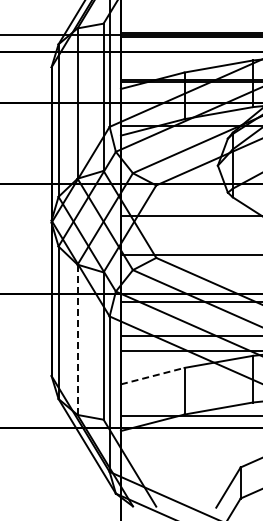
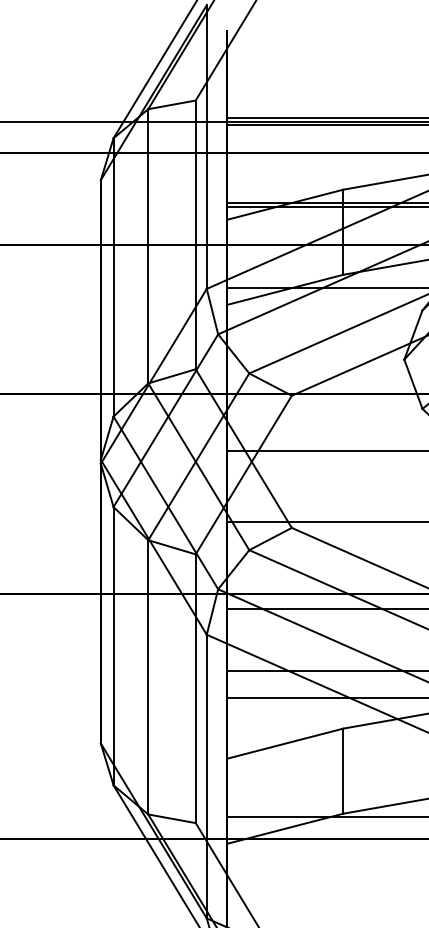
line: (77, 339) -> (148, 676), dashed -> solid
line: (152, 376) -> (284, 744), dashed -> solid

